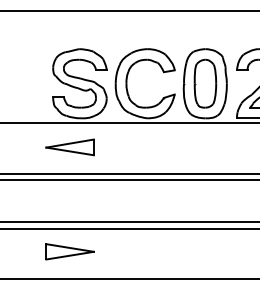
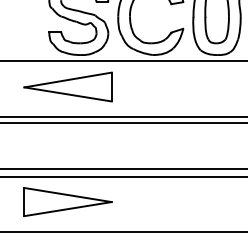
part: (69, 147) -> (67, 87), size x1.67
part: (69, 251) -> (67, 201), size x1.67

